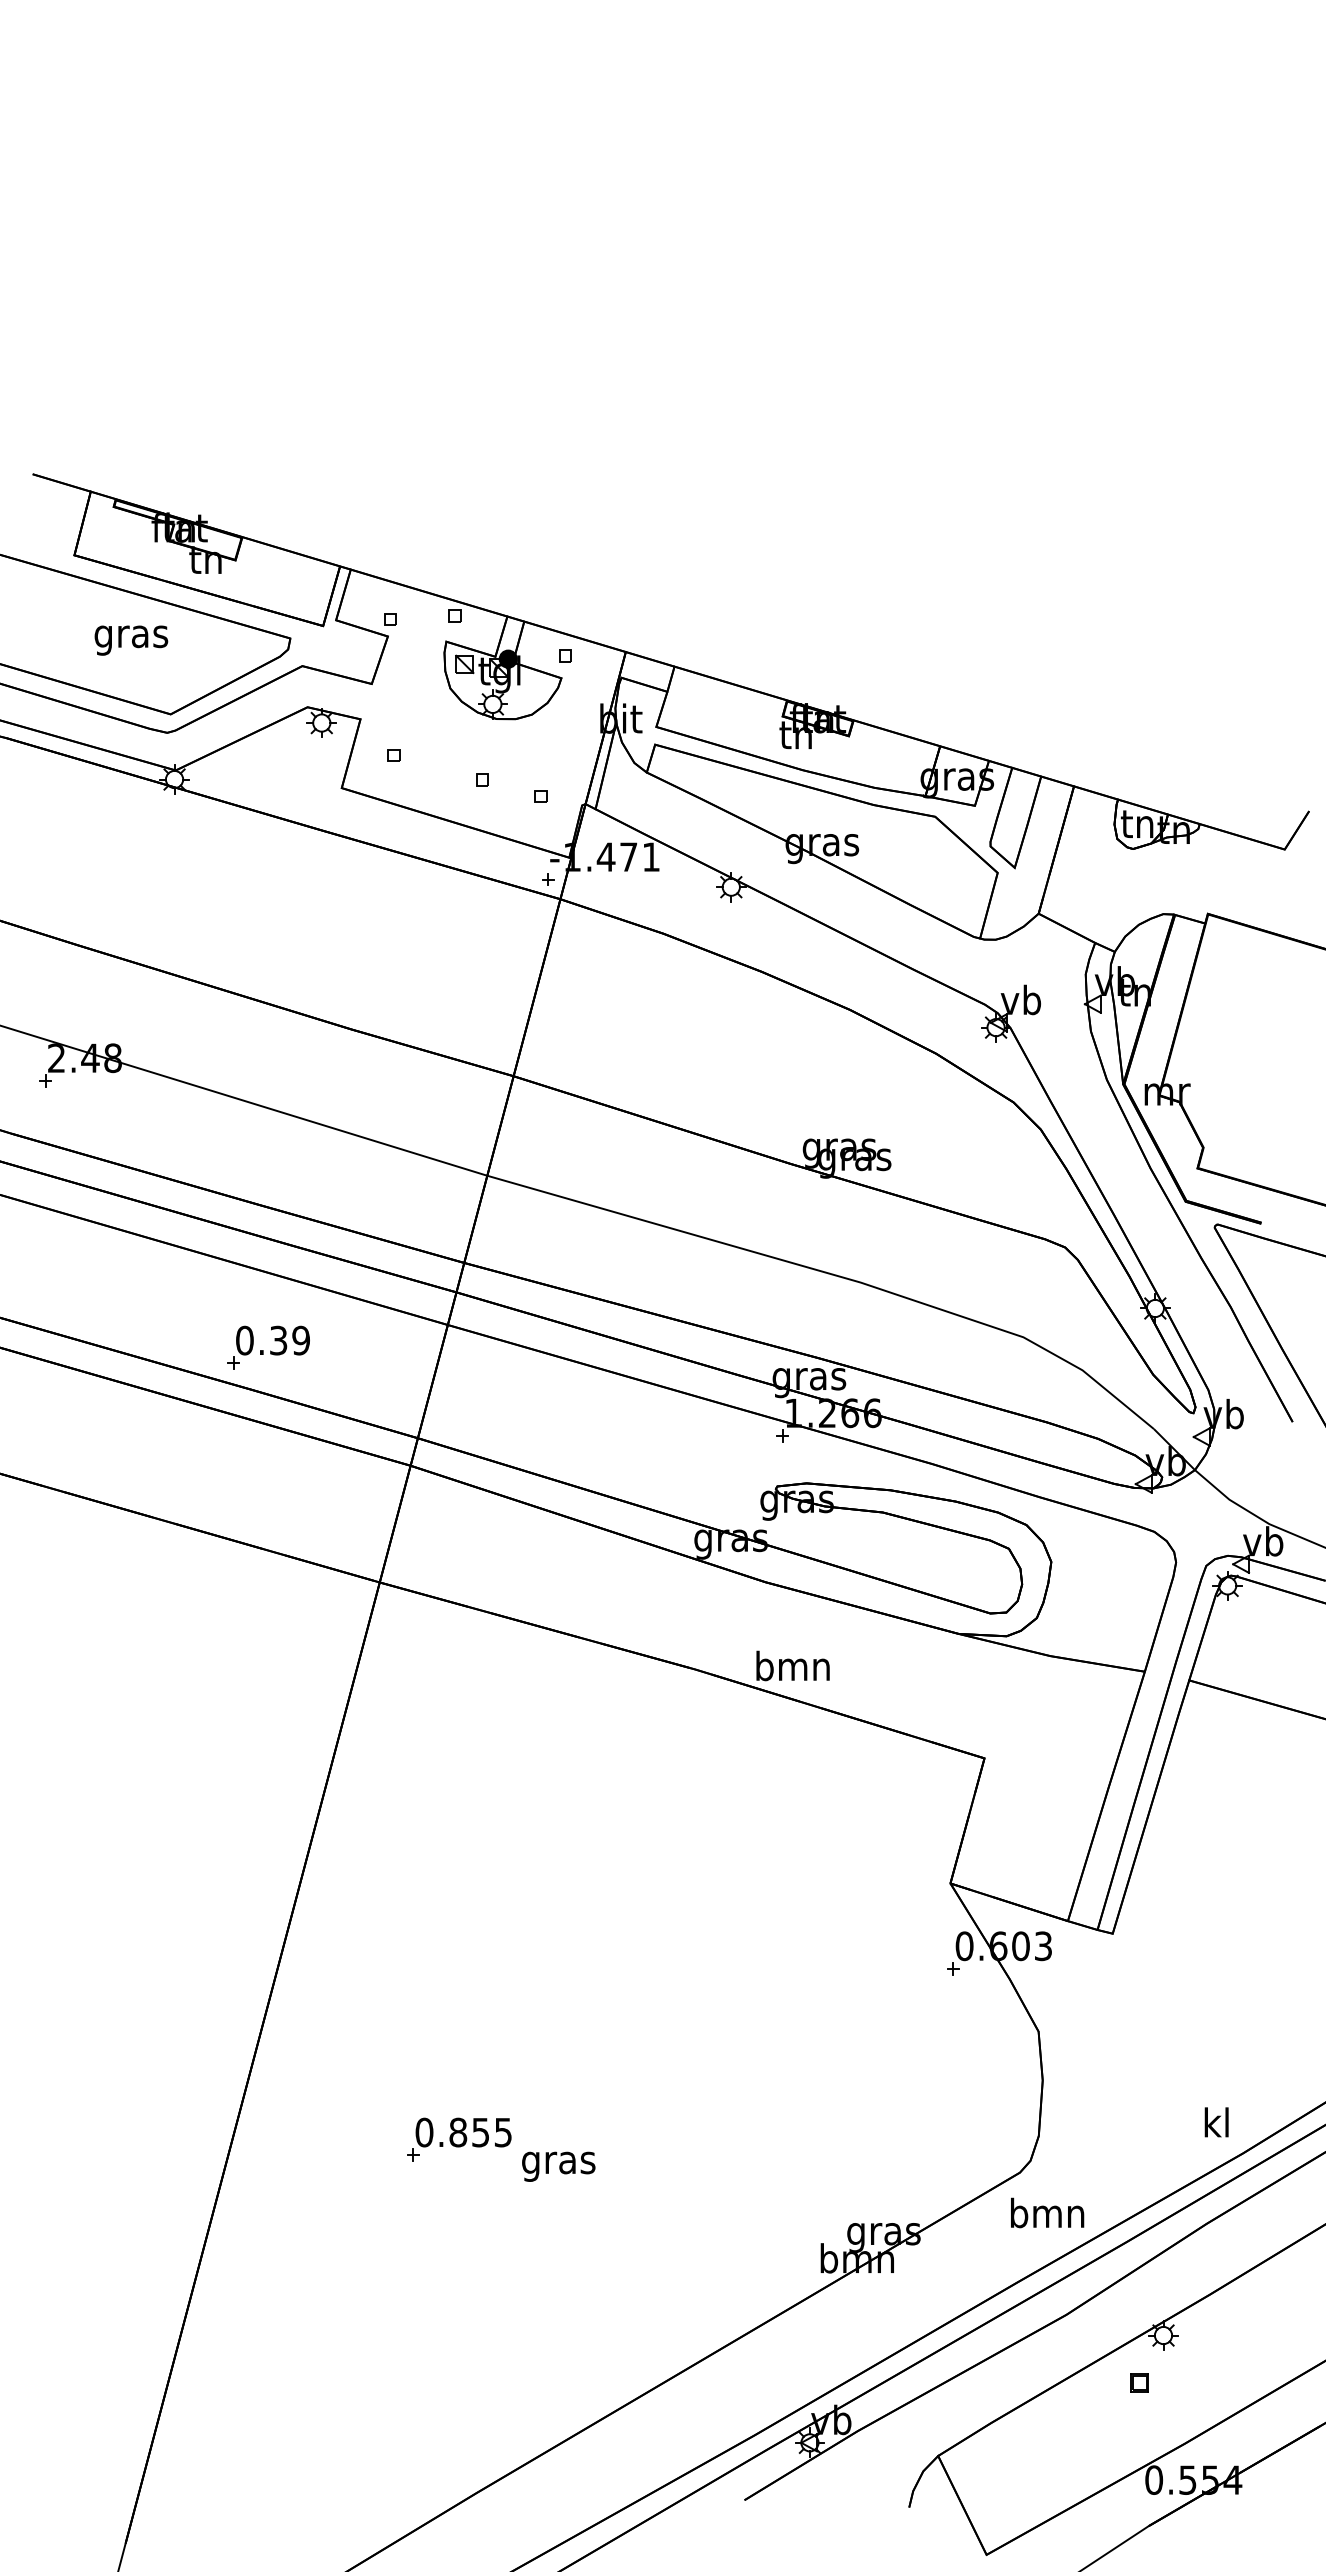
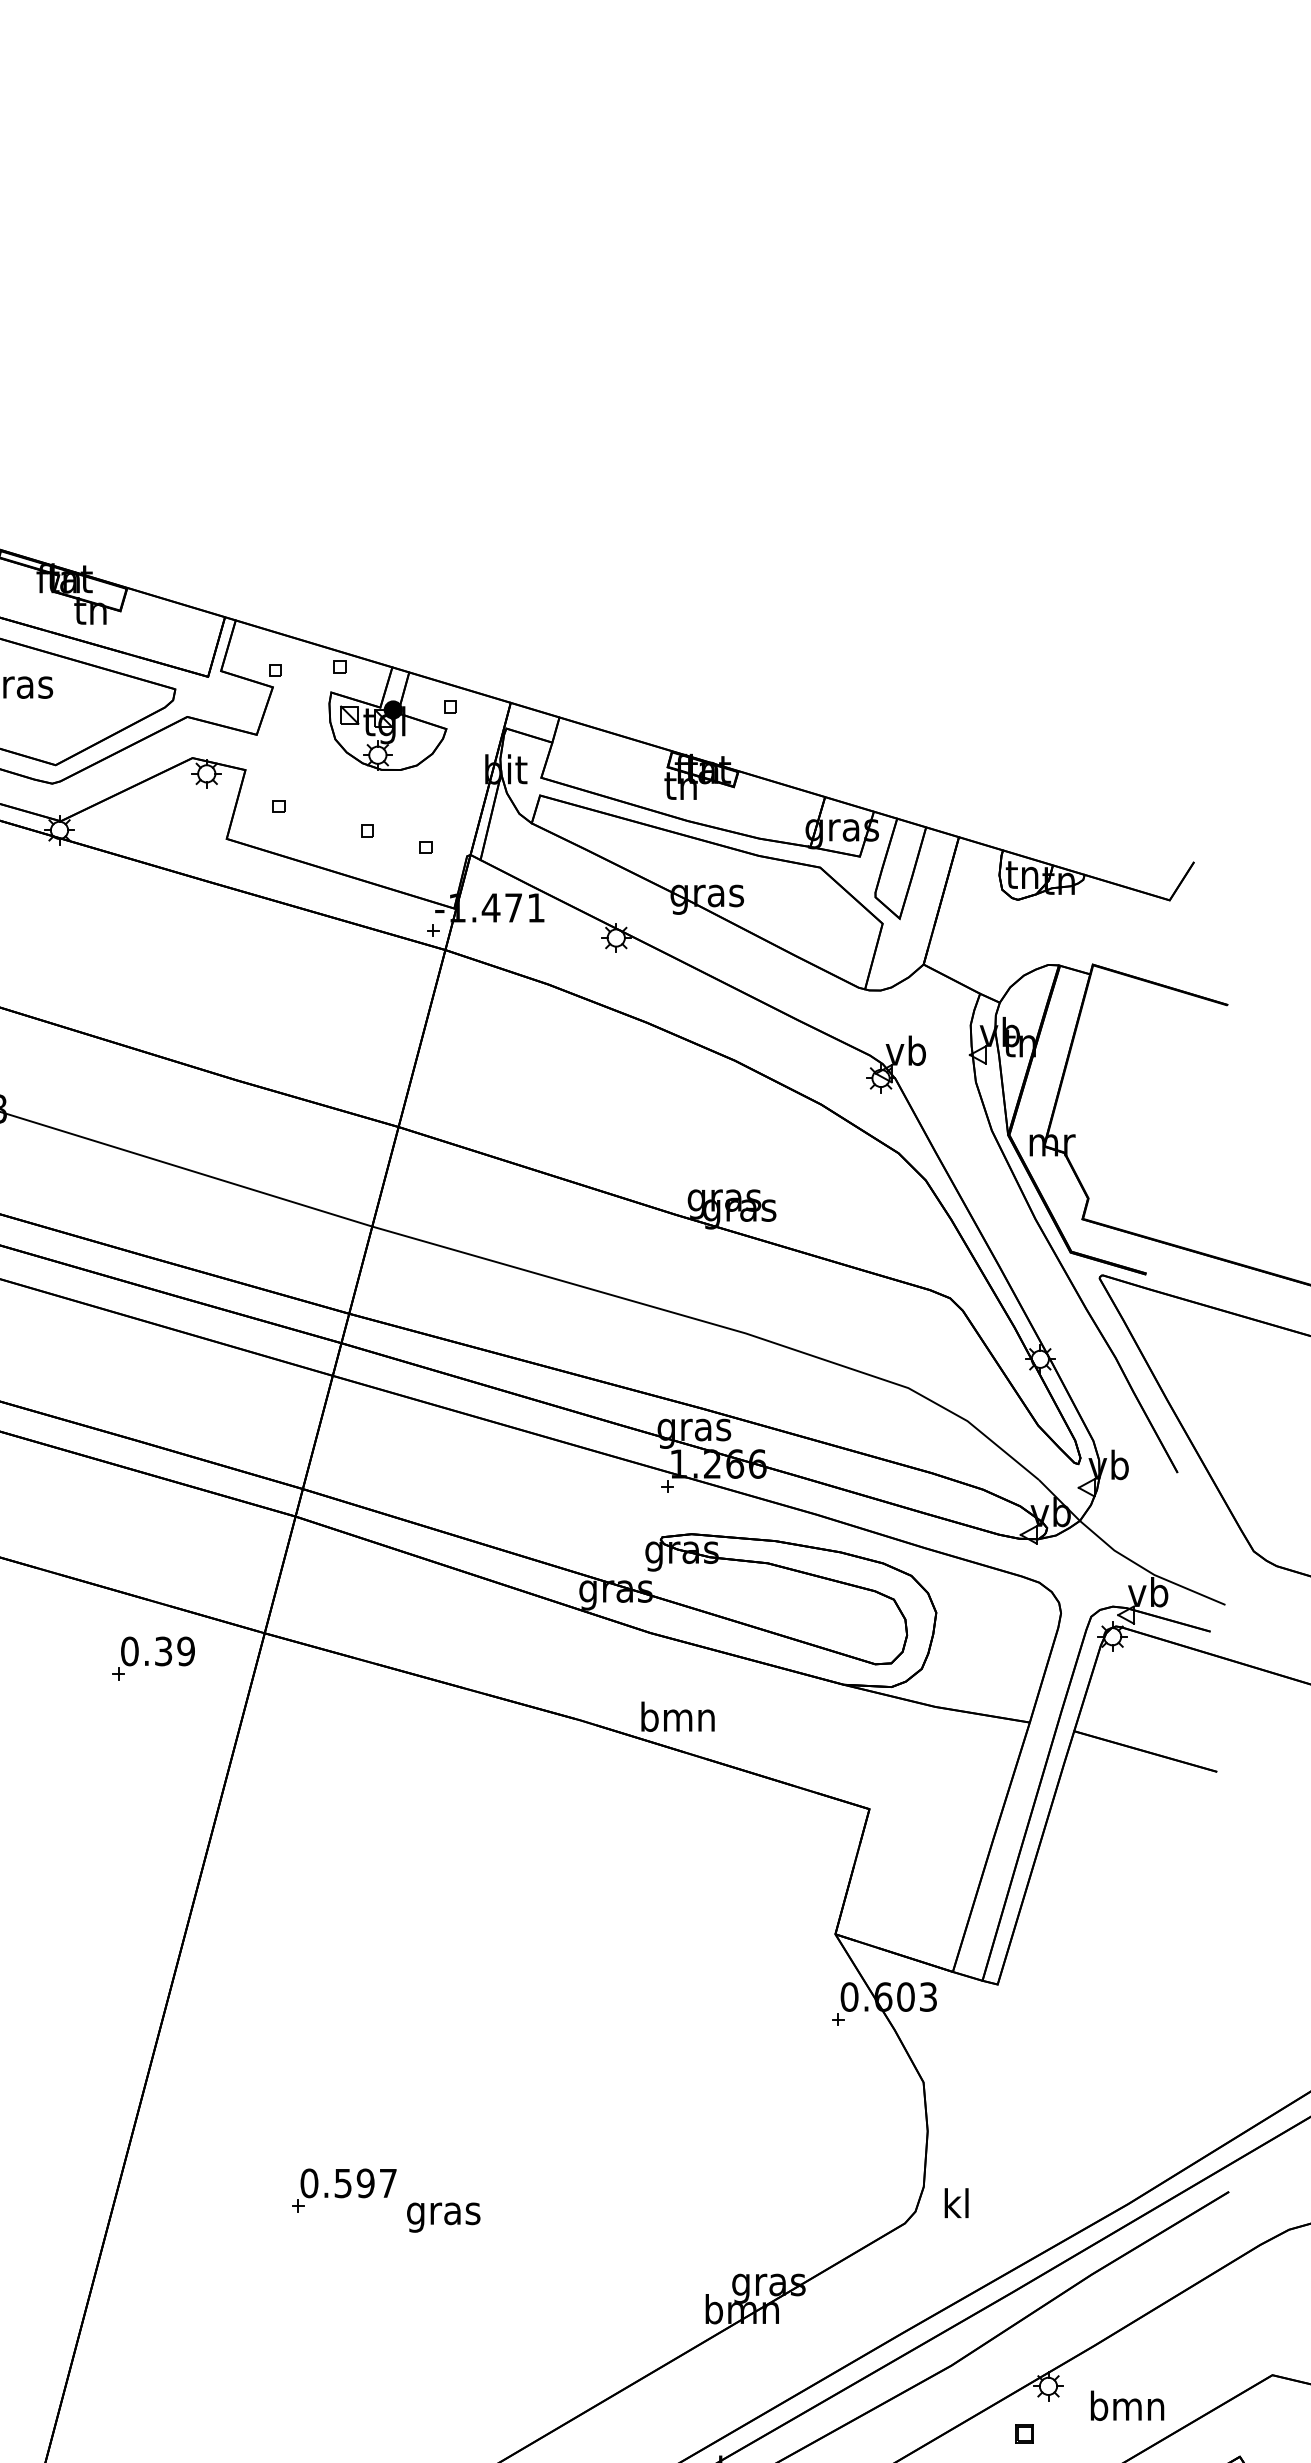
part: (268, 1347) -> (153, 1658), moved
text: (1216, 2122) -> (956, 2203), moved
text: (480, 2132) -> (365, 2183), 0.855 -> 0.597
text: (1047, 2212) -> (1127, 2405), moved

